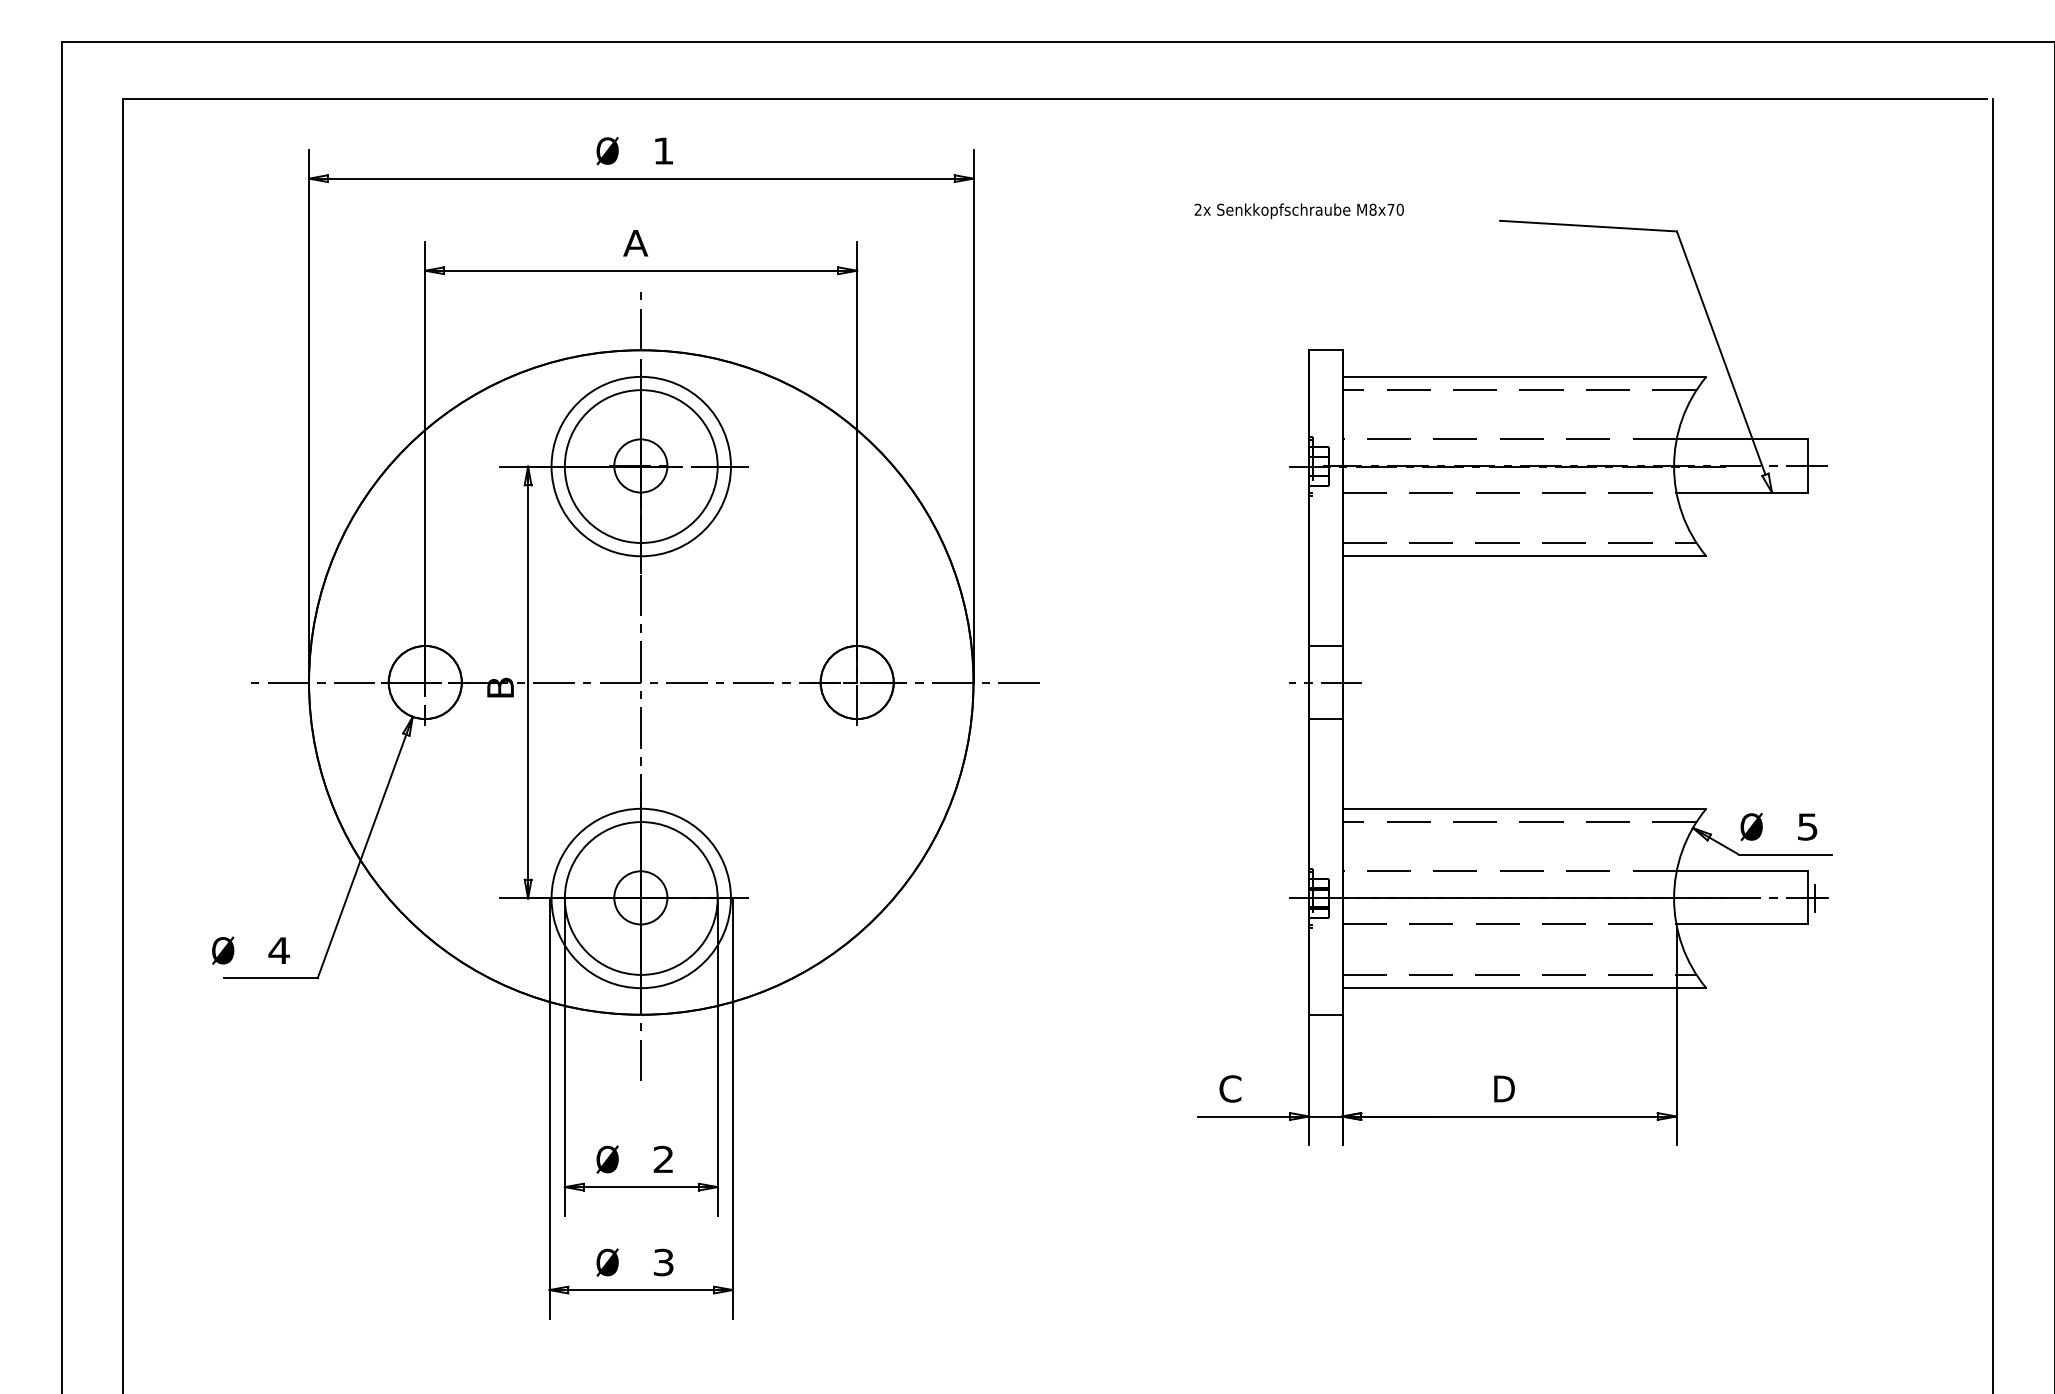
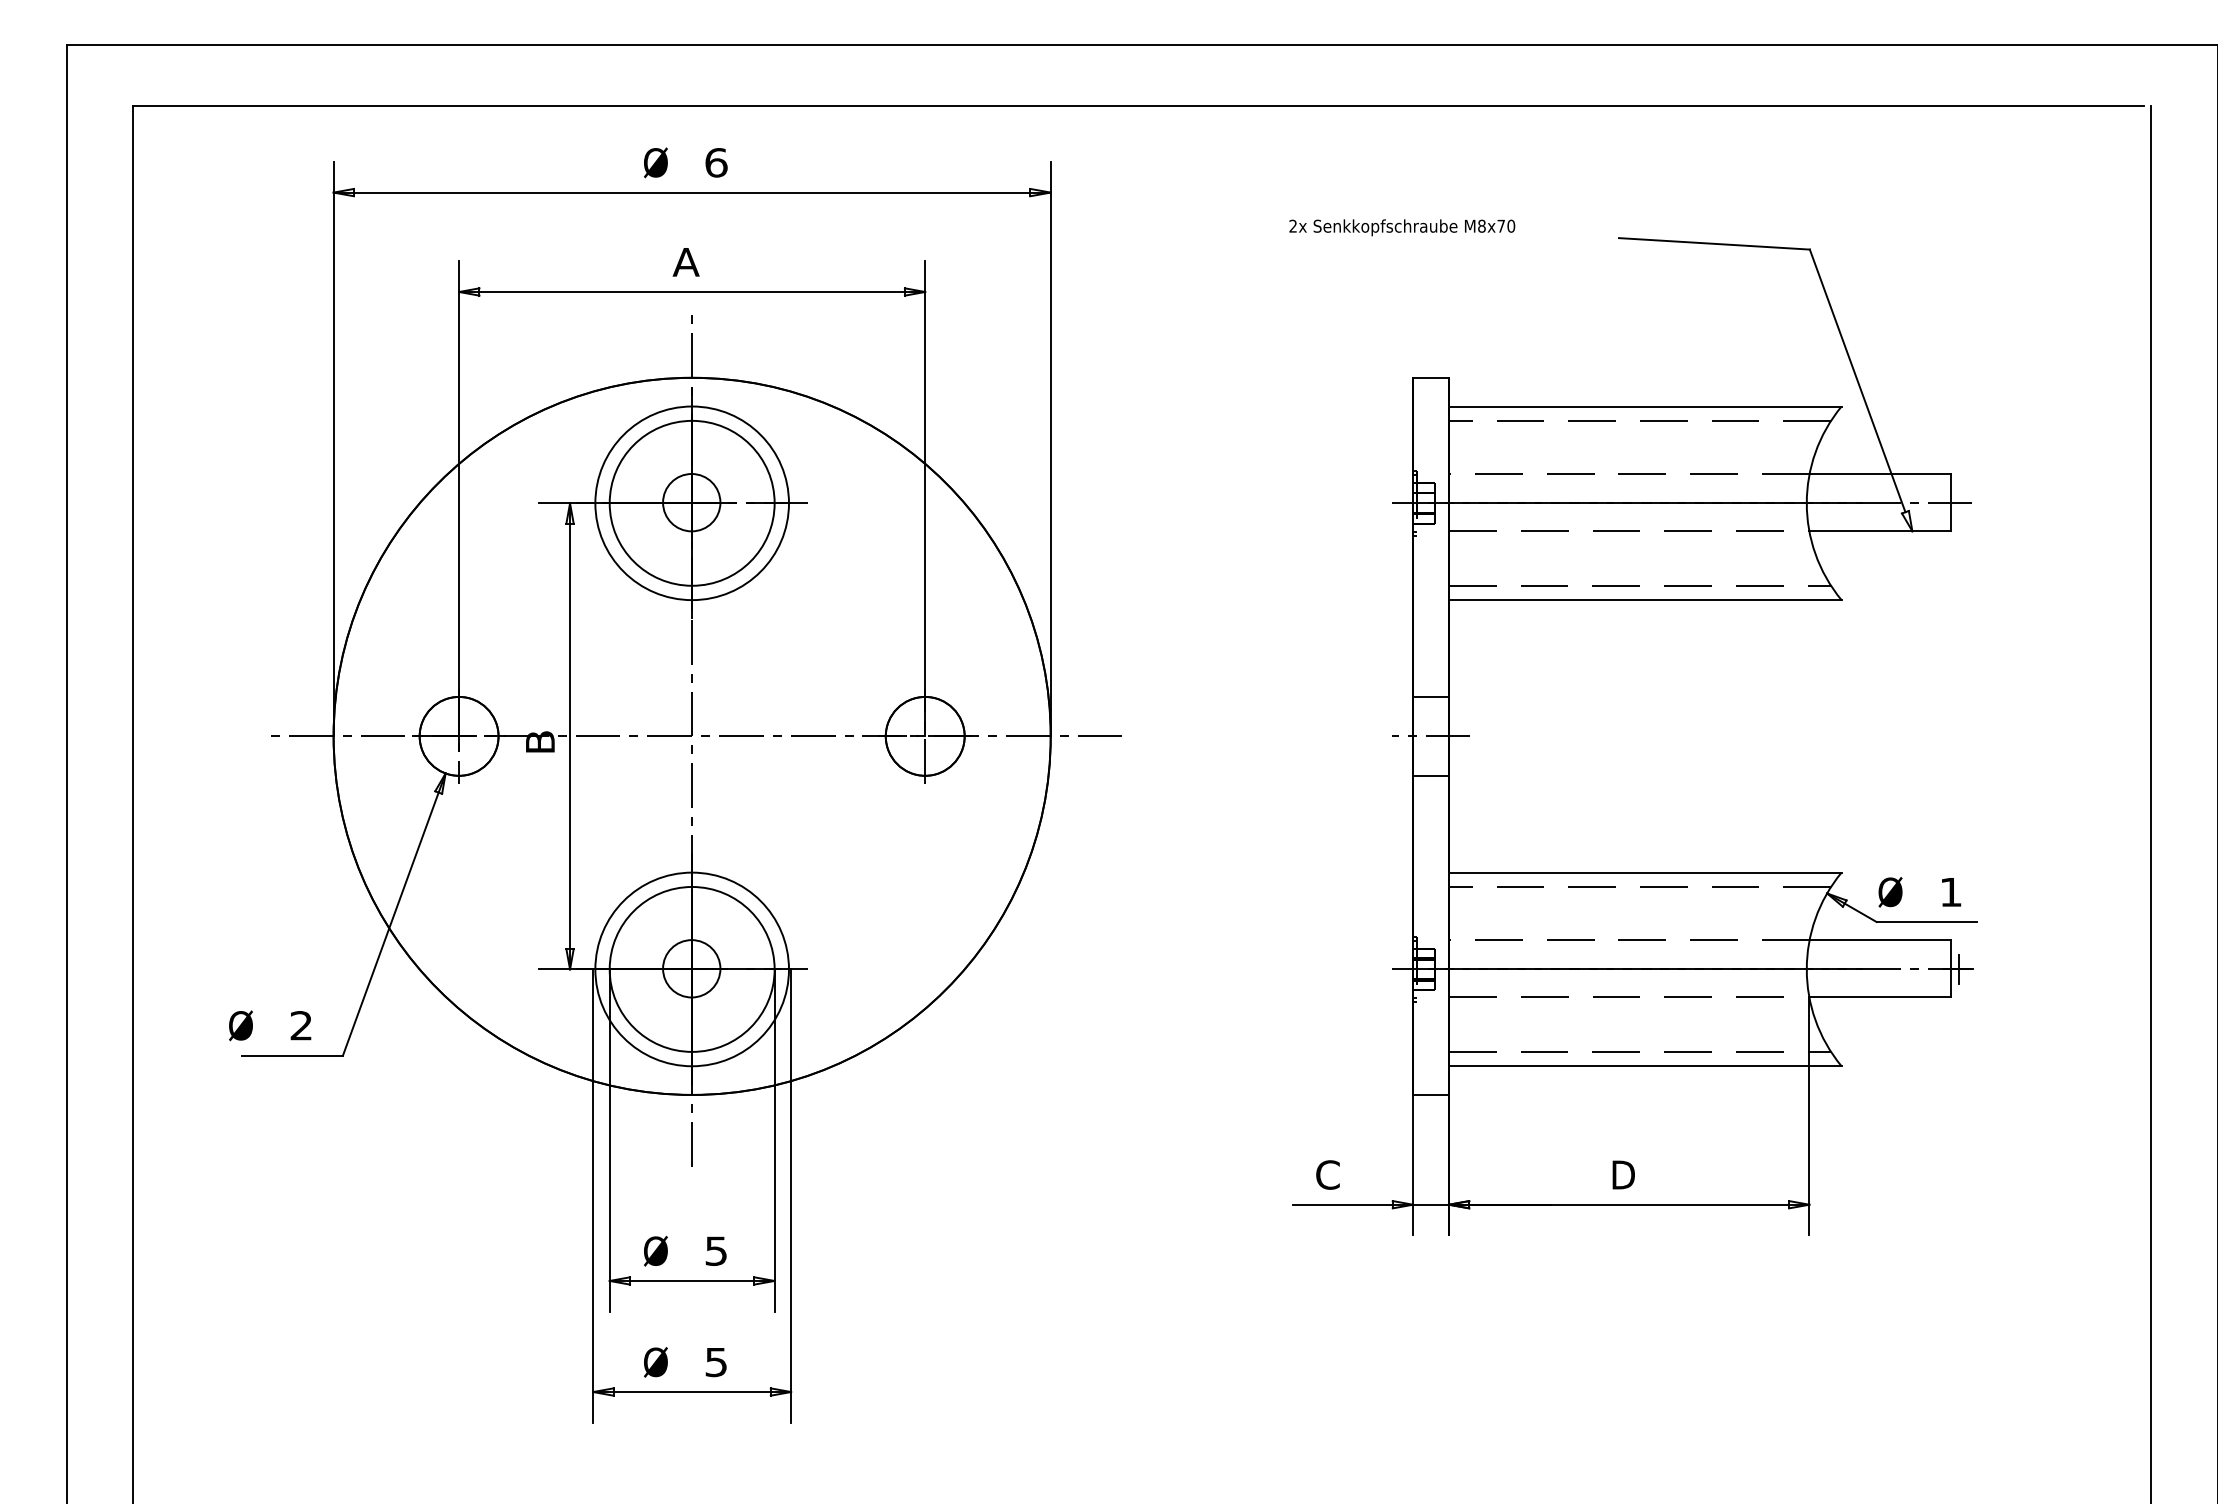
text: (663, 150) -> (716, 162), 1 -> 6
text: (1807, 826) -> (1950, 891), 5 -> 1
text: (278, 950) -> (300, 1025), 4 -> 2
text: (663, 1159) -> (716, 1251), 2 -> 5
text: (663, 1261) -> (716, 1361), 3 -> 5

